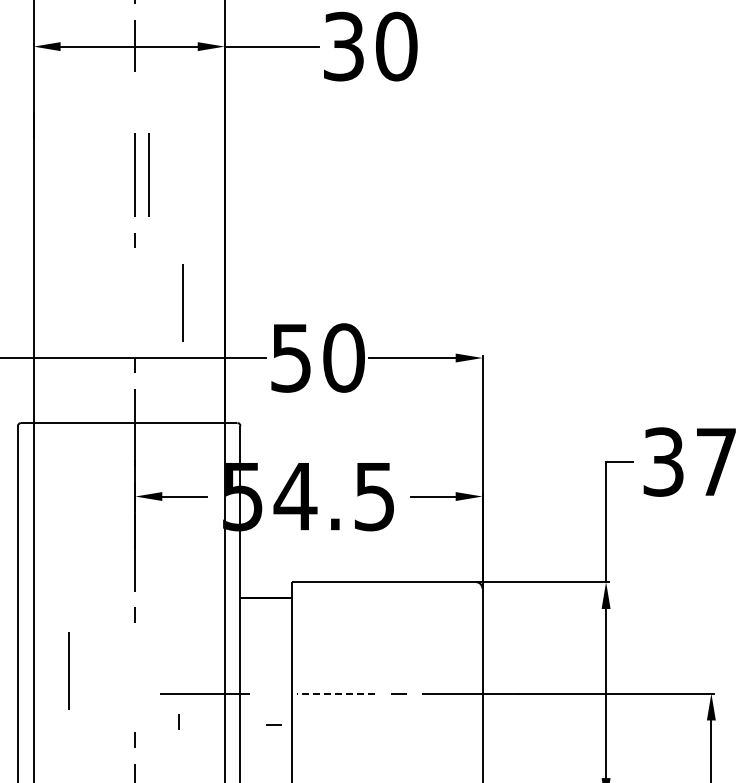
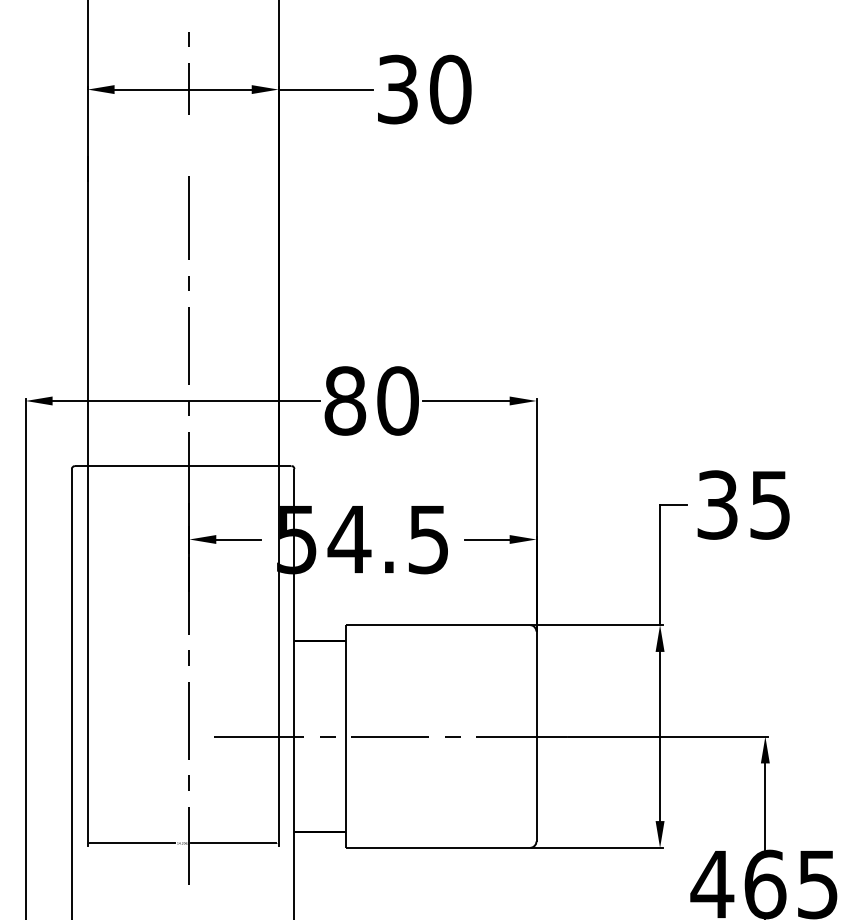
line: (148, 174) -> (202, 217), removed
line: (182, 302) -> (188, 345), moved
text: (291, 357) -> (345, 400), 50 -> 80
text: (715, 462) -> (769, 505), 37 -> 35
line: (68, 670) -> (188, 720), moved
line: (336, 693) -> (390, 736), dashed -> solid
line: (178, 721) -> (232, 764), removed
line: (273, 724) -> (327, 736), moved

